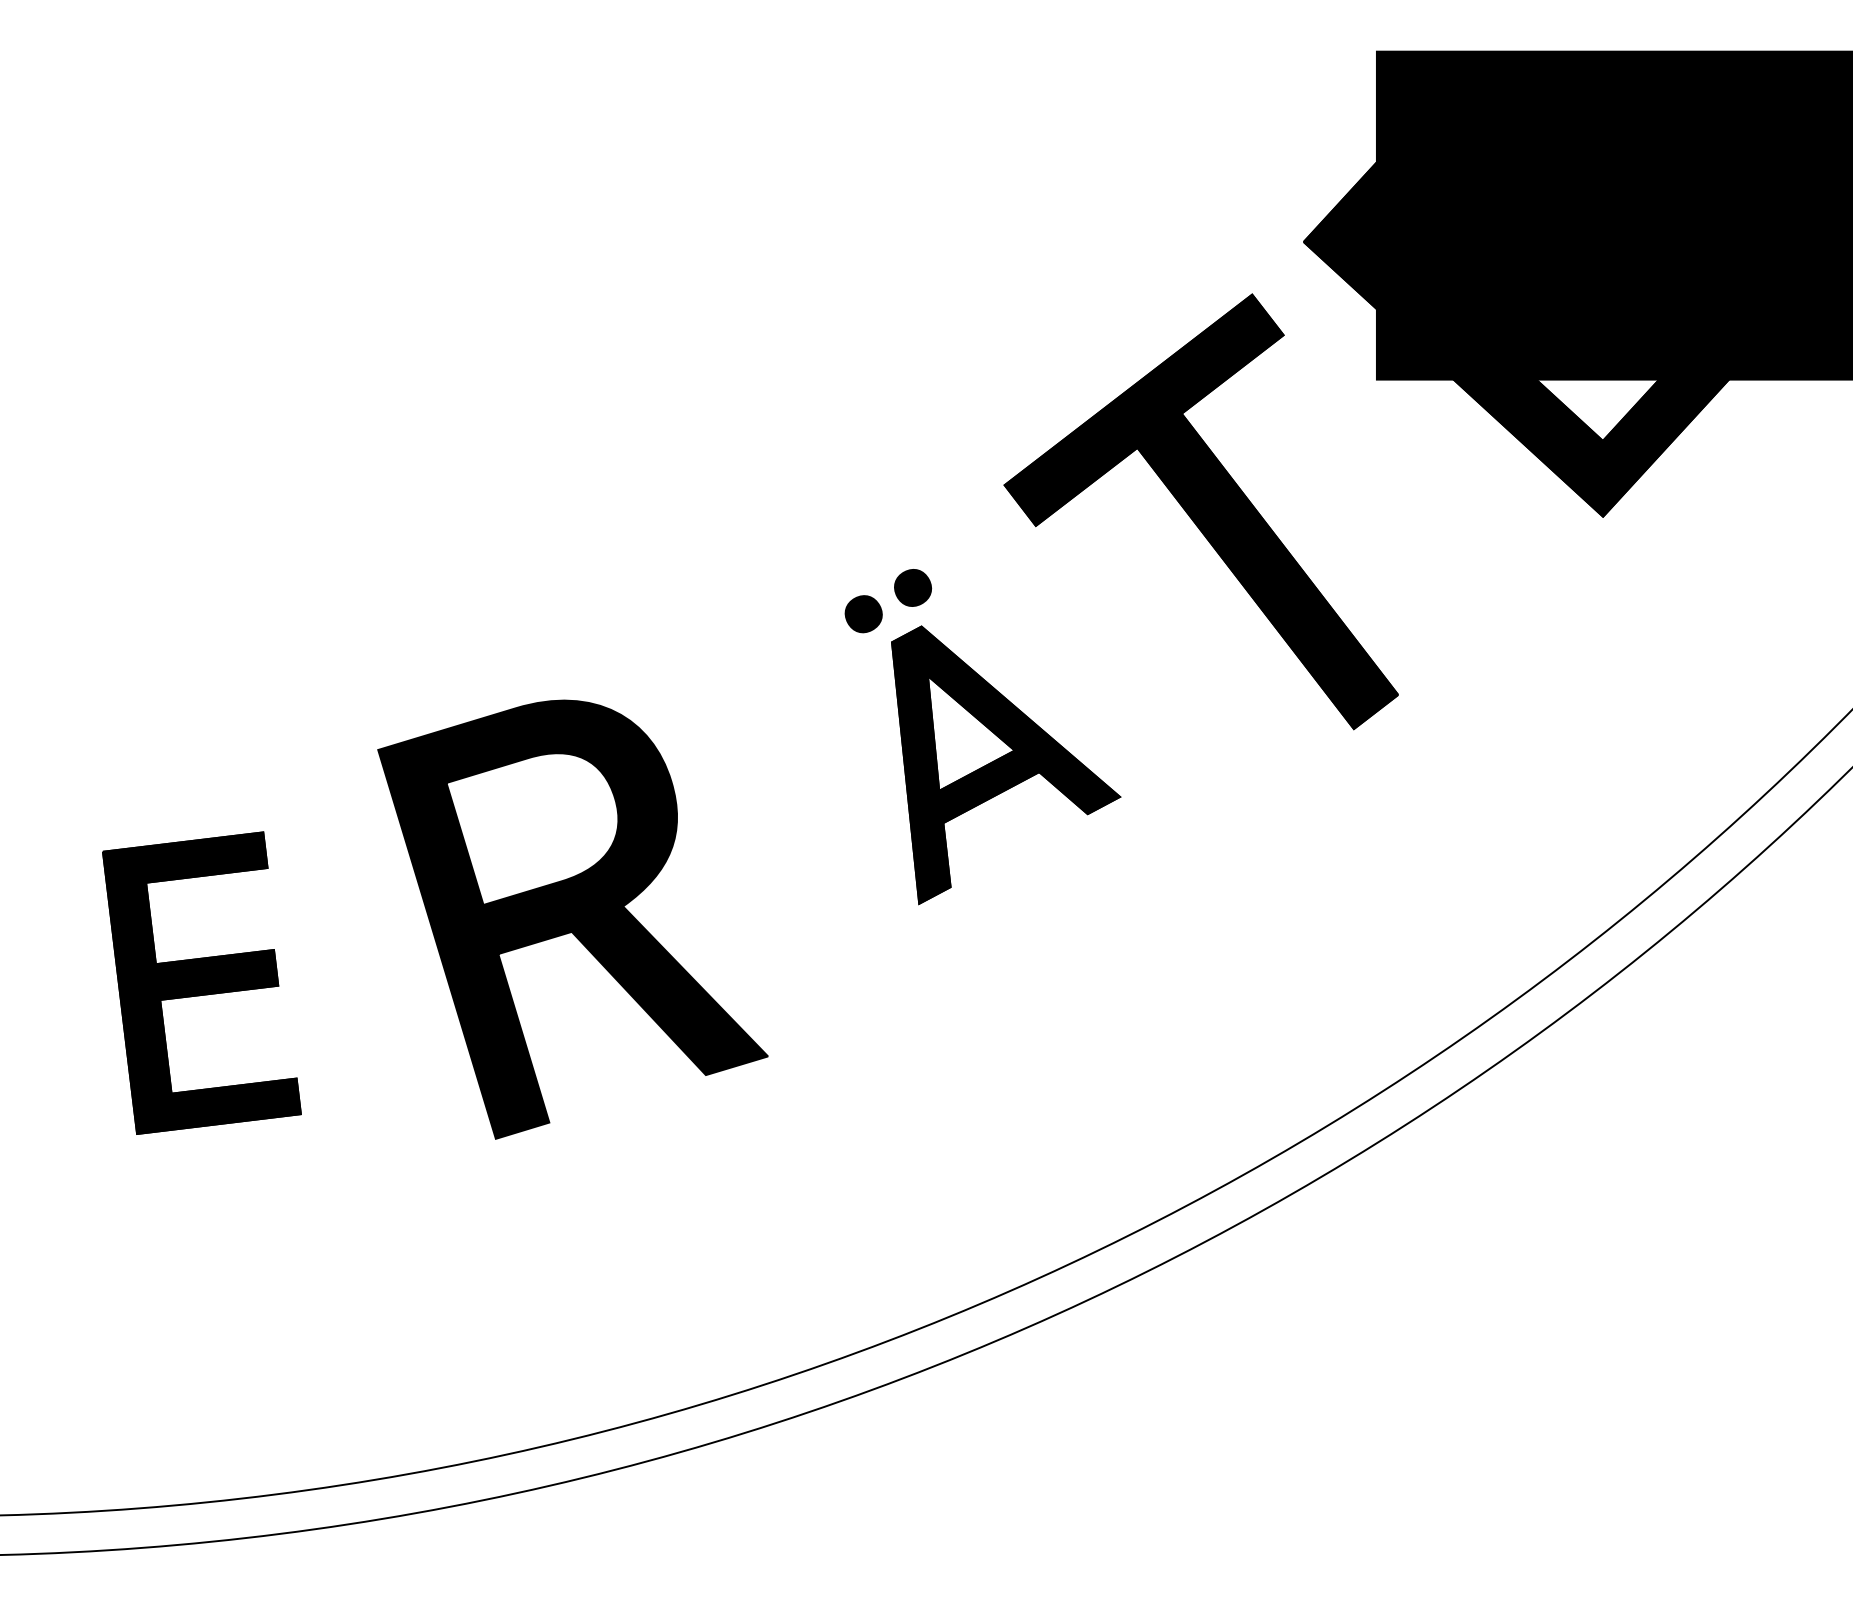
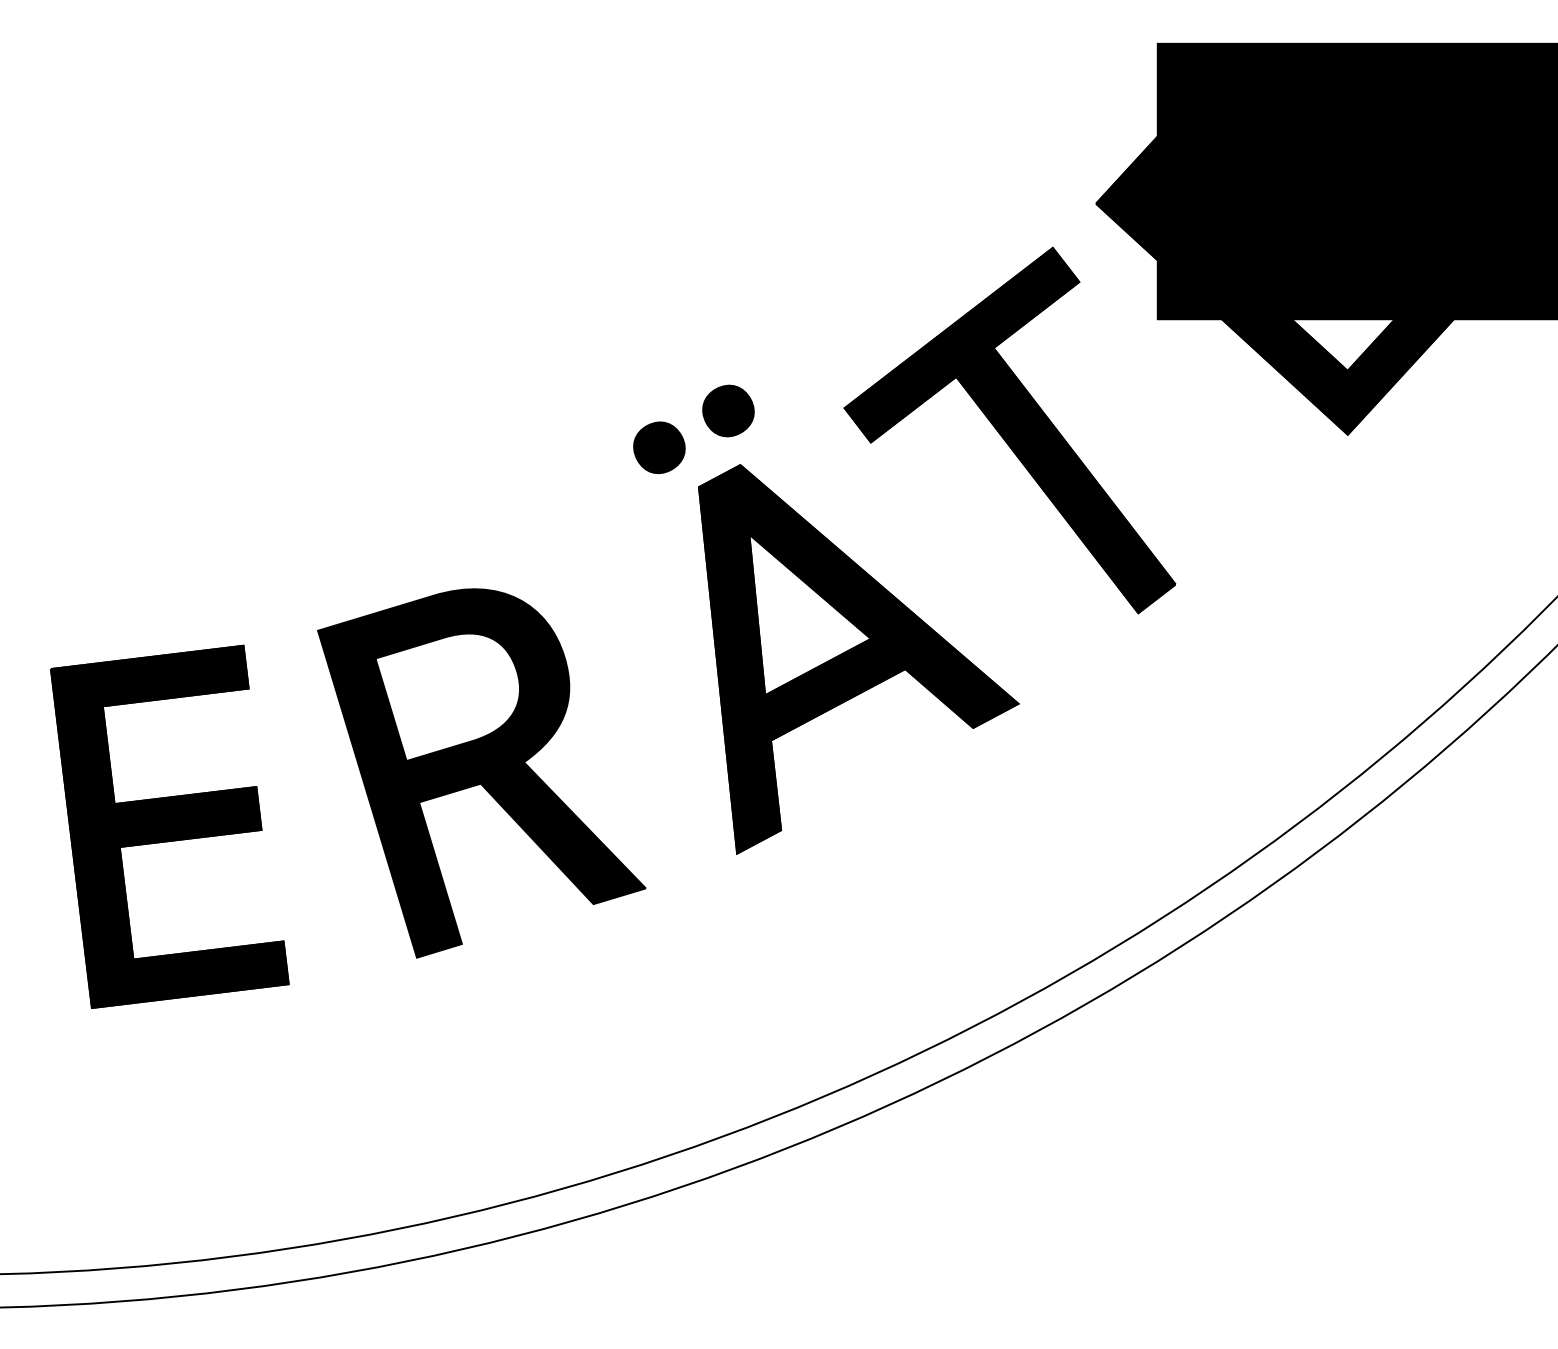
part: (982, 736) -> (826, 619), size x1.67
part: (201, 982) -> (169, 826), size x1.43

